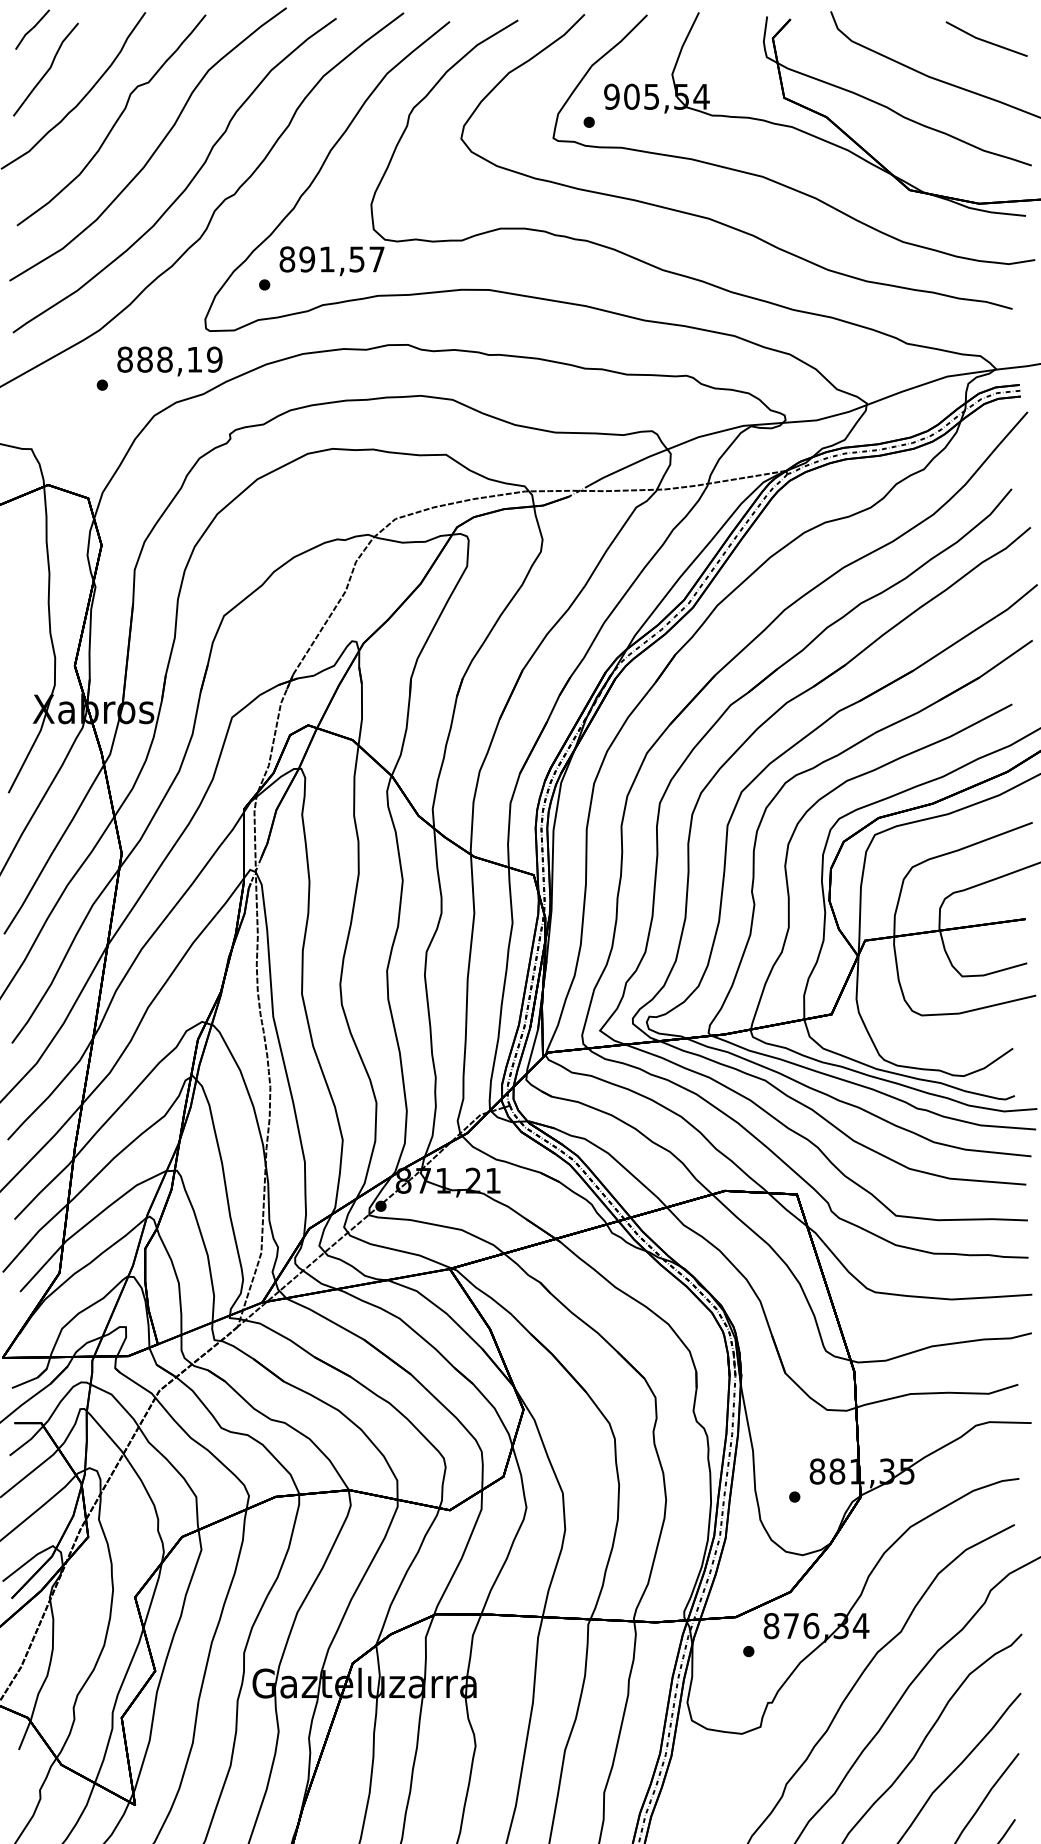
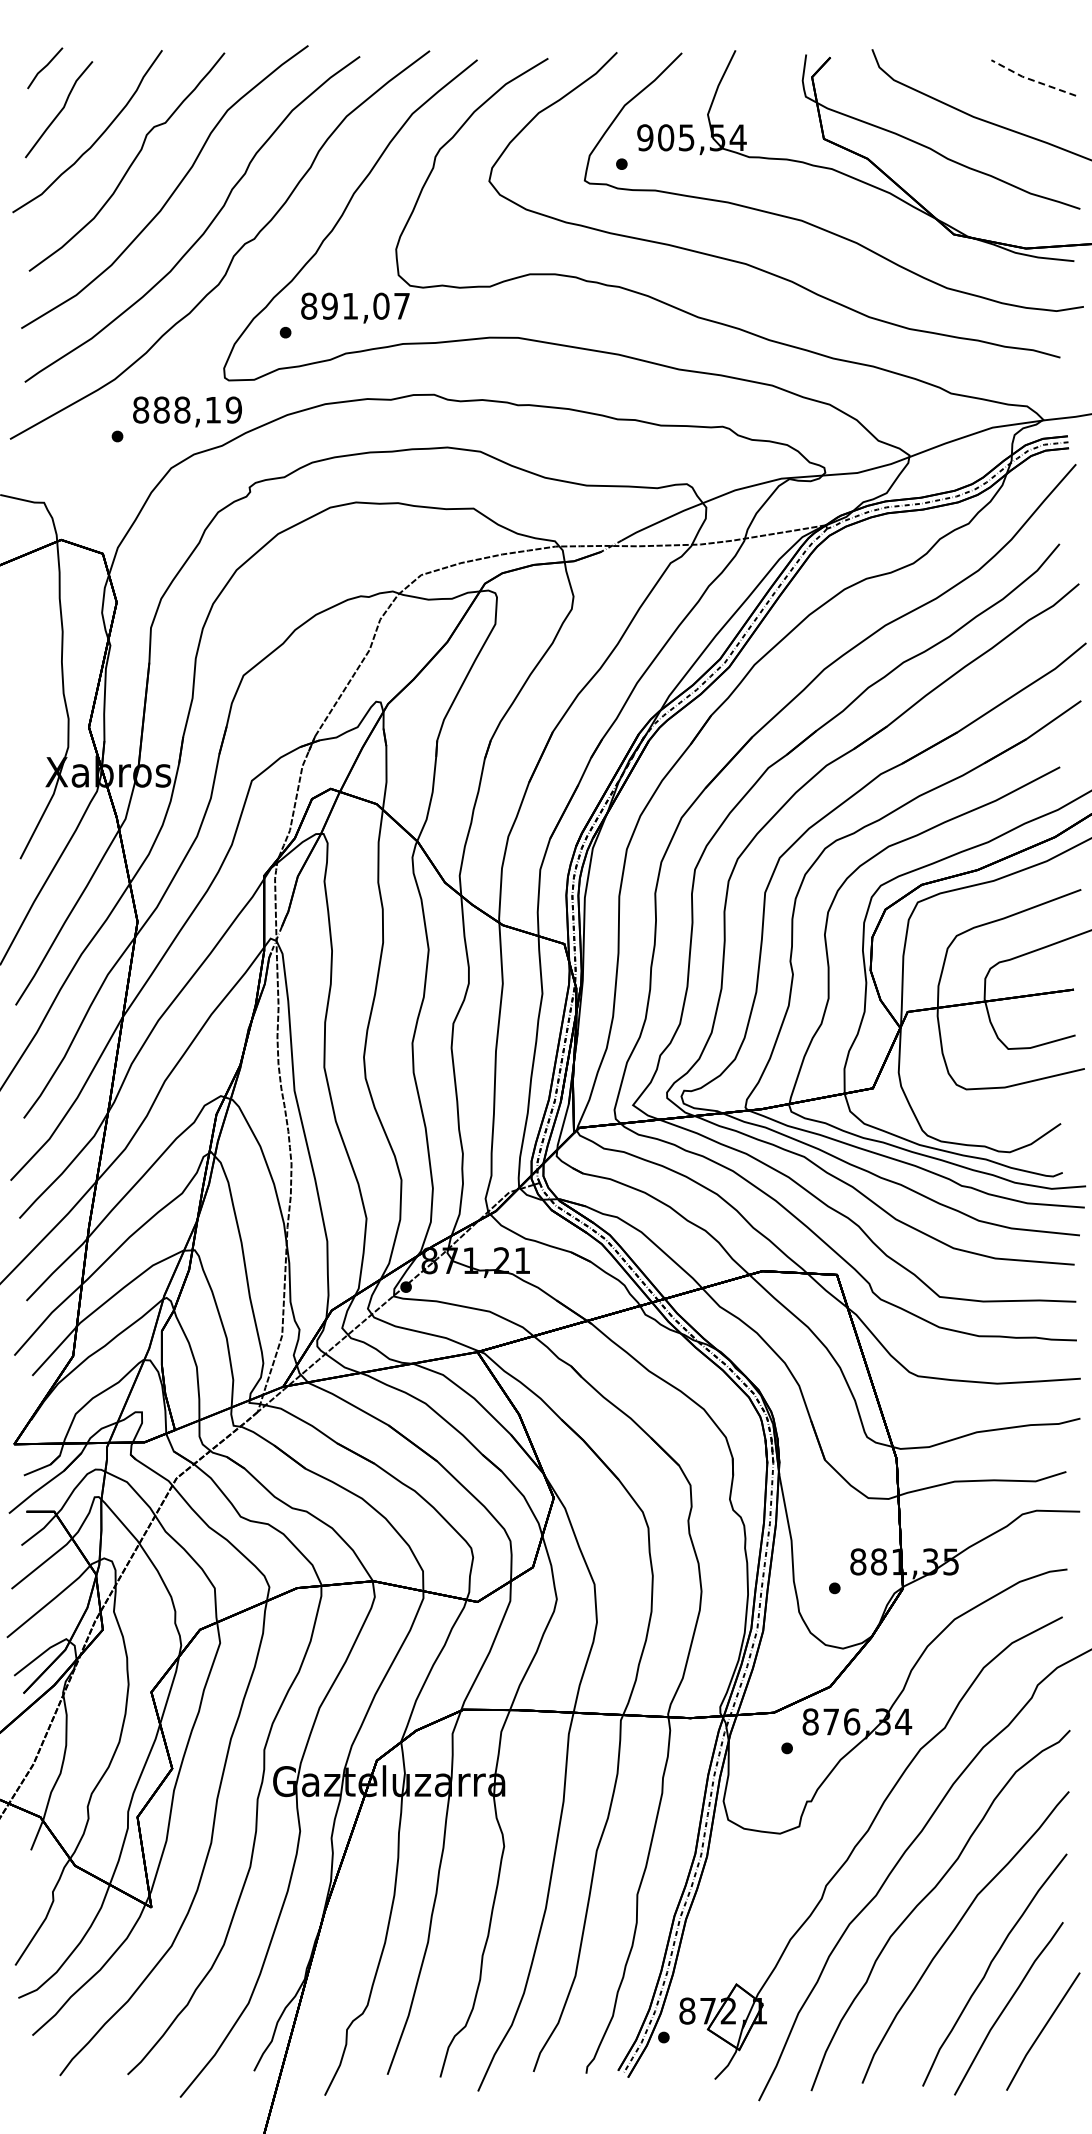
line: (984, 41) -> (1031, 80), solid -> dashed
text: (357, 258) -> (381, 305), 891,57 -> 891,07

